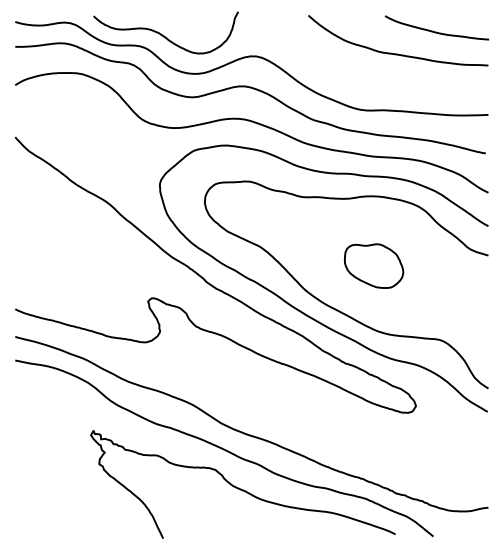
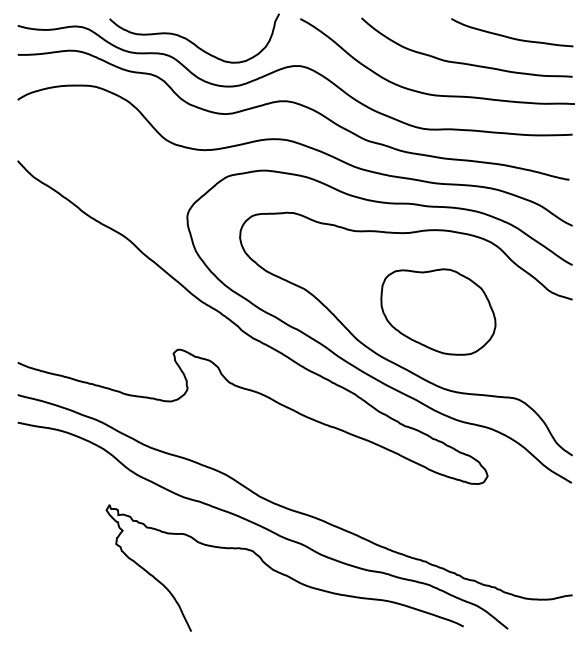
curve: (368, 79) -> (431, 93), added
part: (374, 265) -> (438, 311), size x1.67

